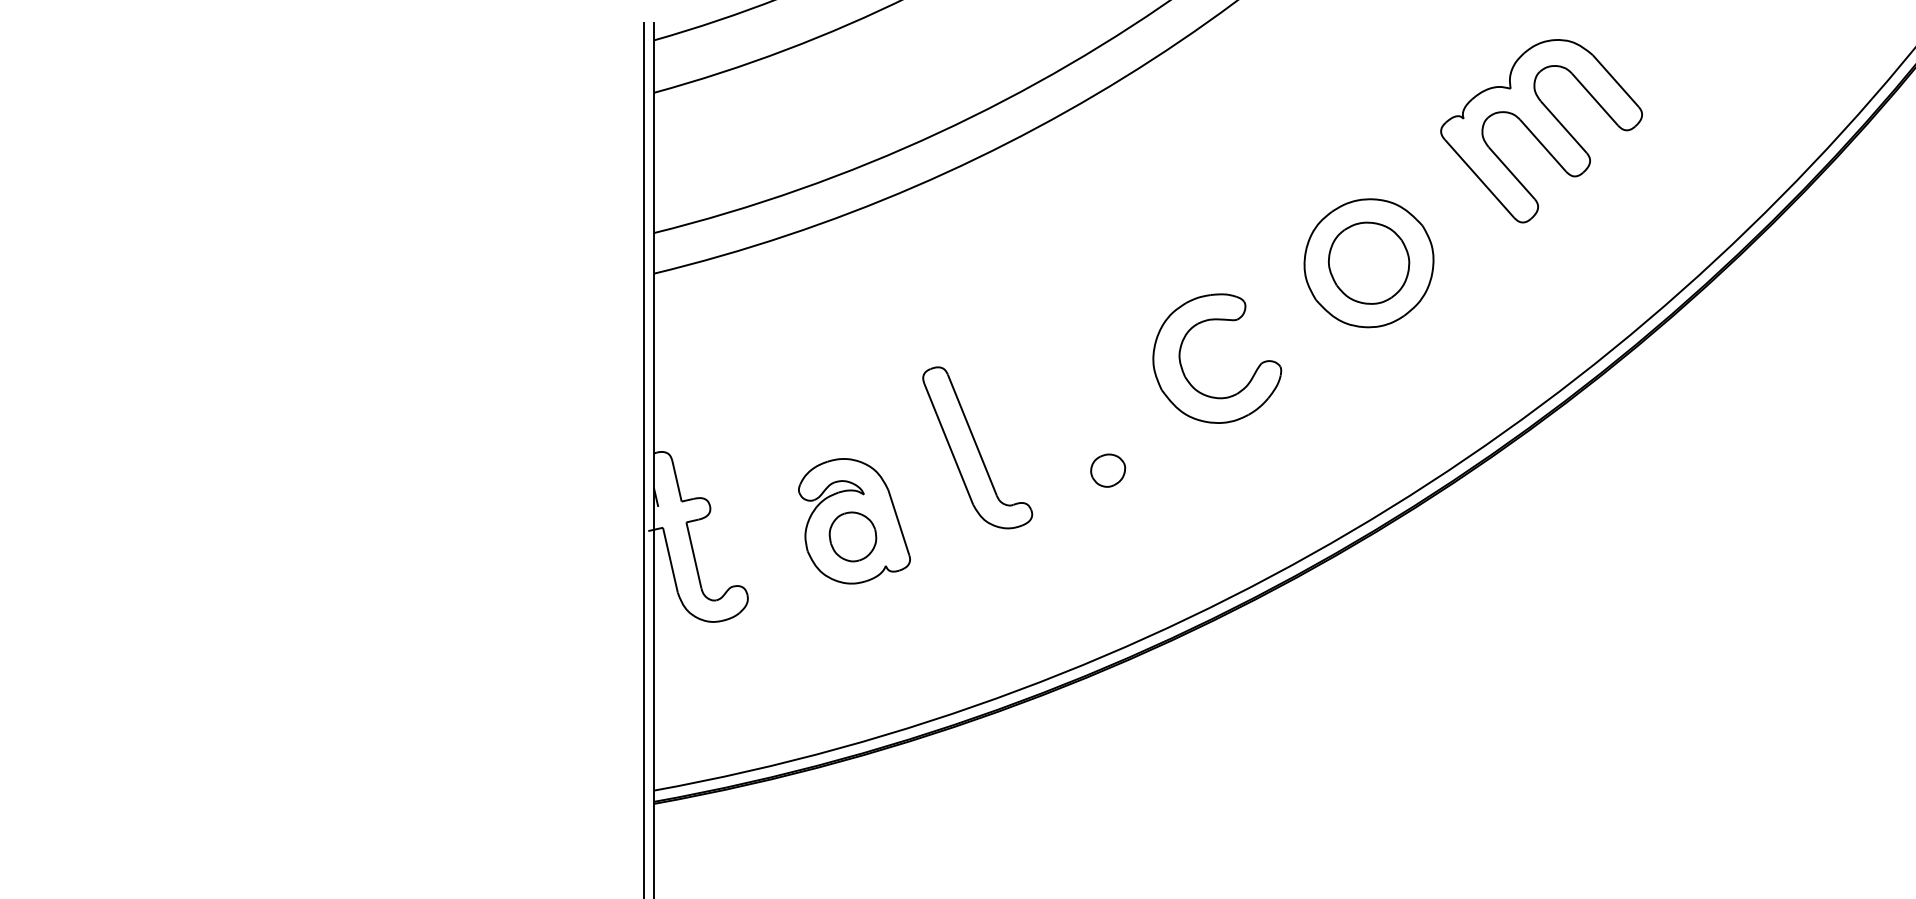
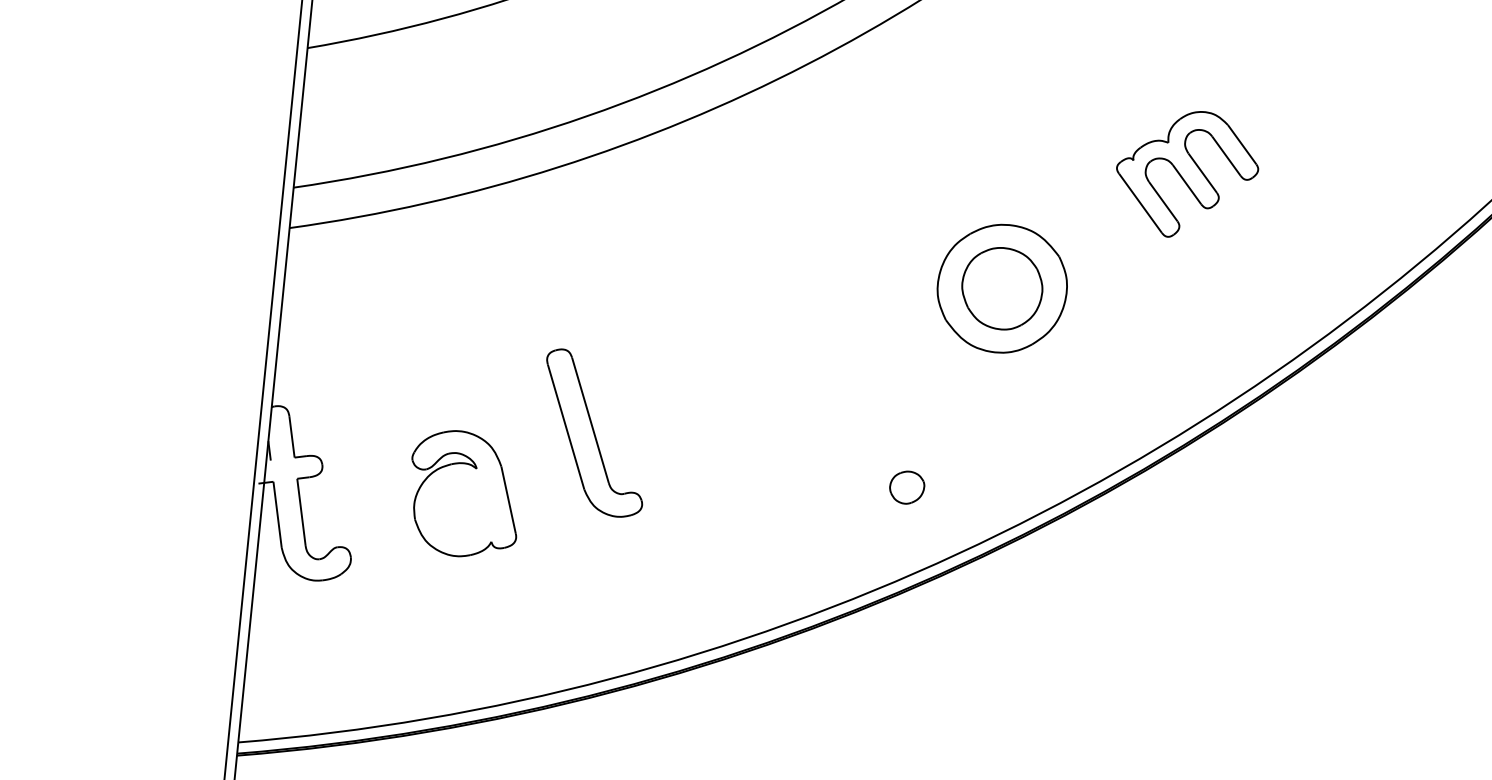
part: (1541, 131) -> (1186, 174), size x0.7
part: (1183, 369) -> (807, 375), removed
part: (1108, 470) -> (907, 487), moved
part: (852, 536) -> (461, 509), removed

